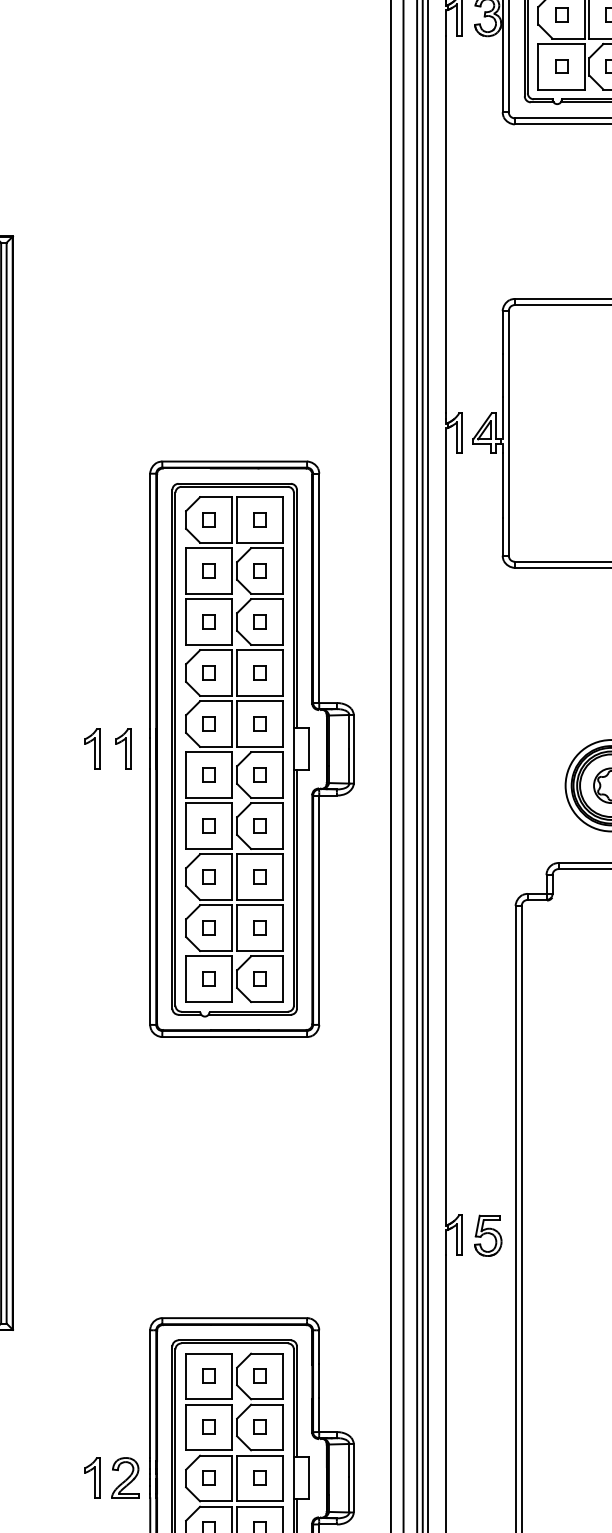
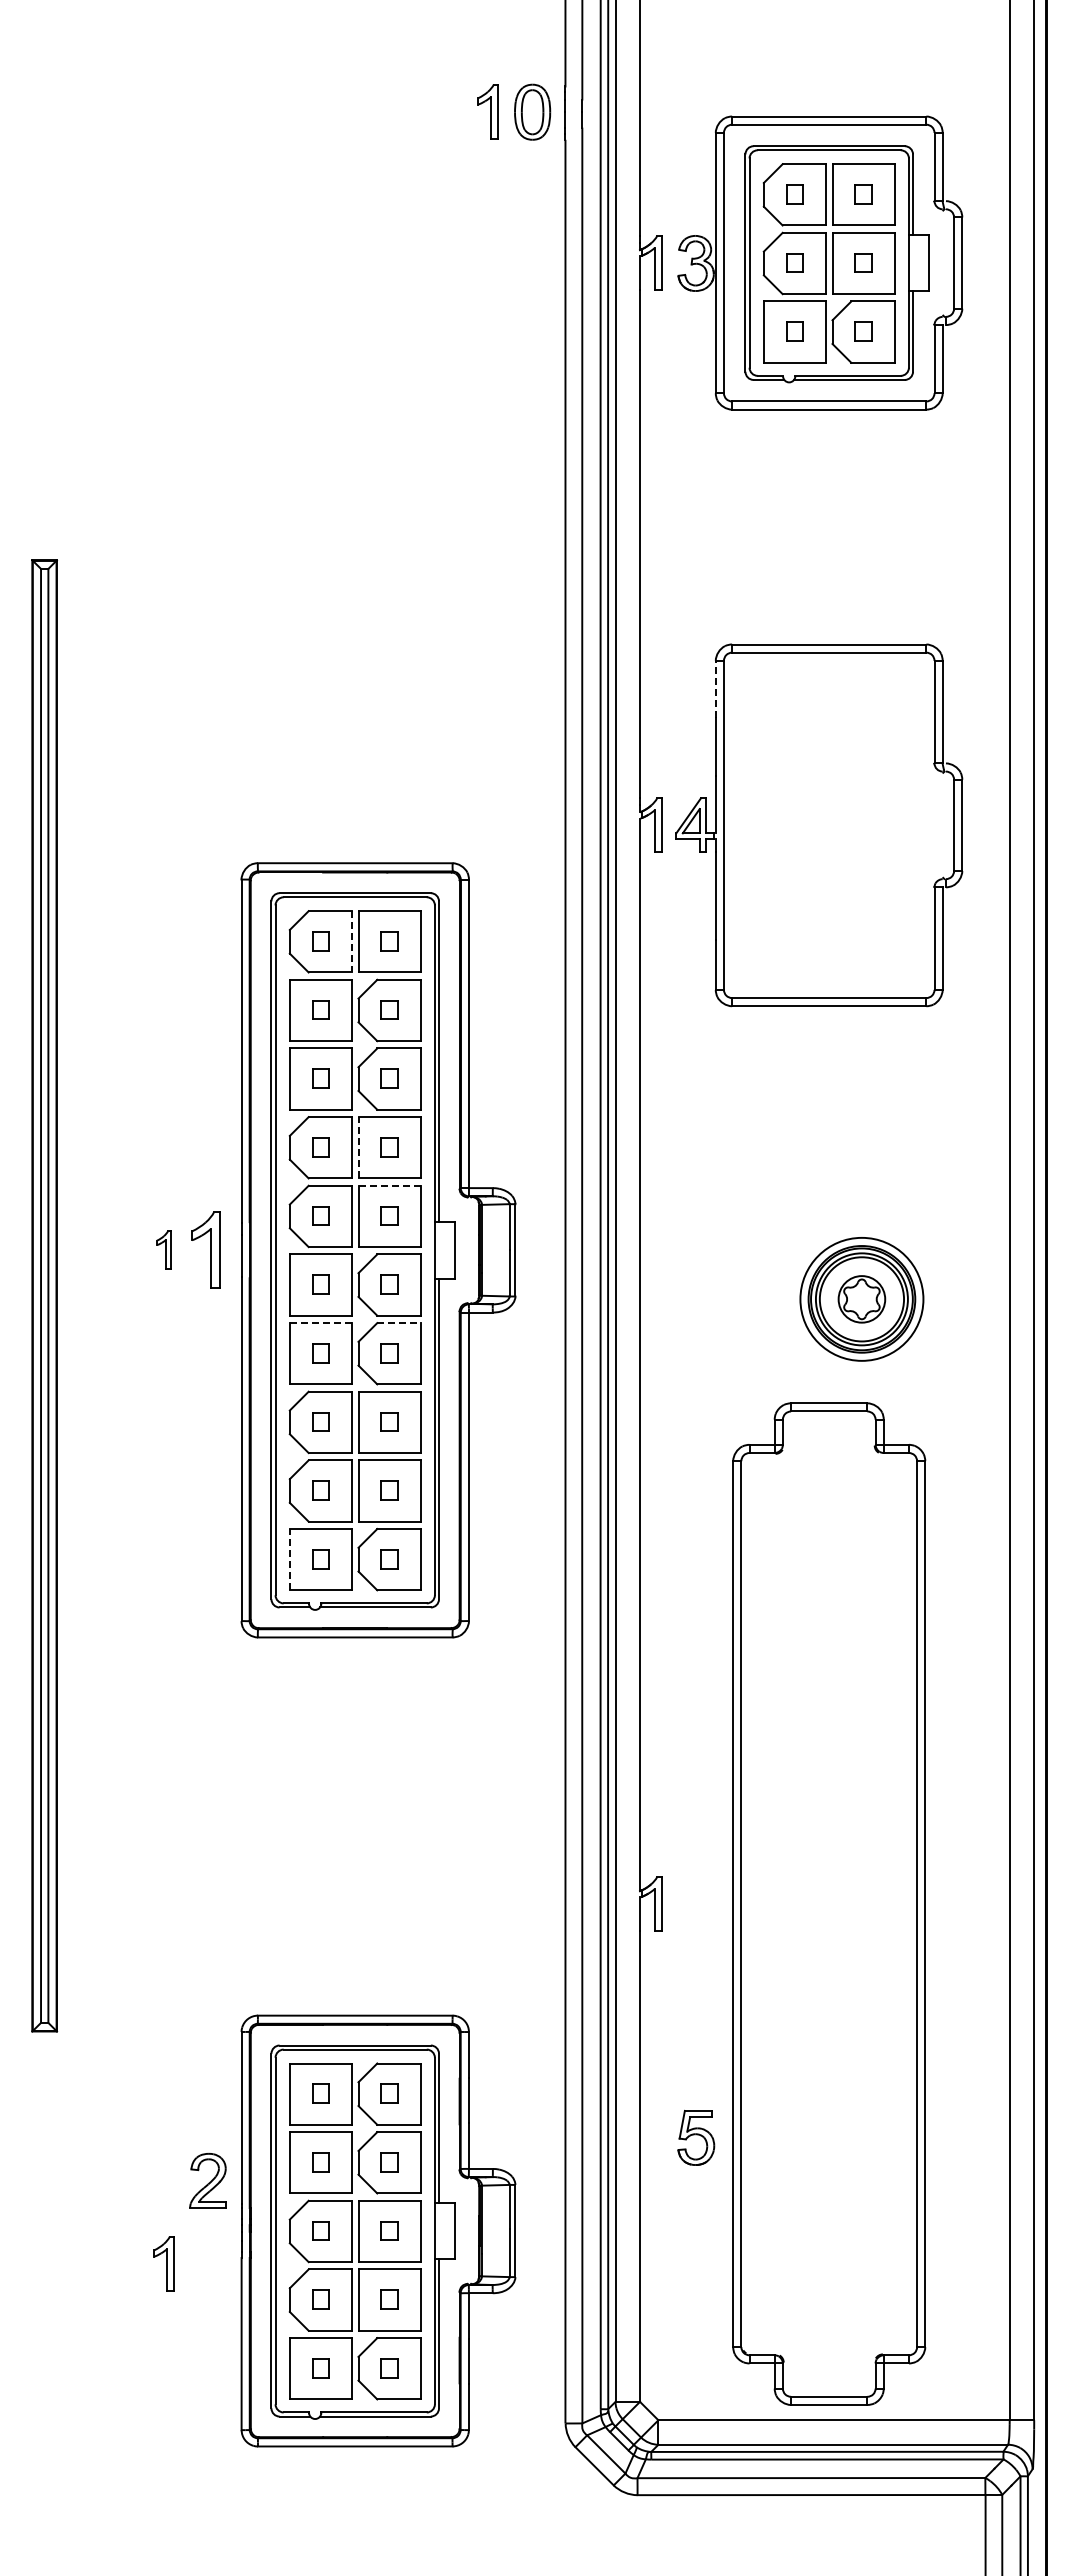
line: (502, 332) -> (715, 689), solid -> dashed
line: (231, 519) -> (351, 941), solid -> dashed
line: (237, 672) -> (358, 1147), solid -> dashed
line: (260, 701) -> (390, 1185), solid -> dashed
part: (92, 748) -> (163, 1249), size x0.7
part: (123, 748) -> (205, 1249), size x1.4
line: (209, 803) -> (321, 1323), solid -> dashed
line: (266, 803) -> (398, 1323), solid -> dashed
line: (185, 979) -> (289, 1559), solid -> dashed
part: (488, 1235) -> (696, 2137), moved
part: (92, 1477) -> (163, 2263), moved
part: (124, 1477) -> (207, 2180), moved

